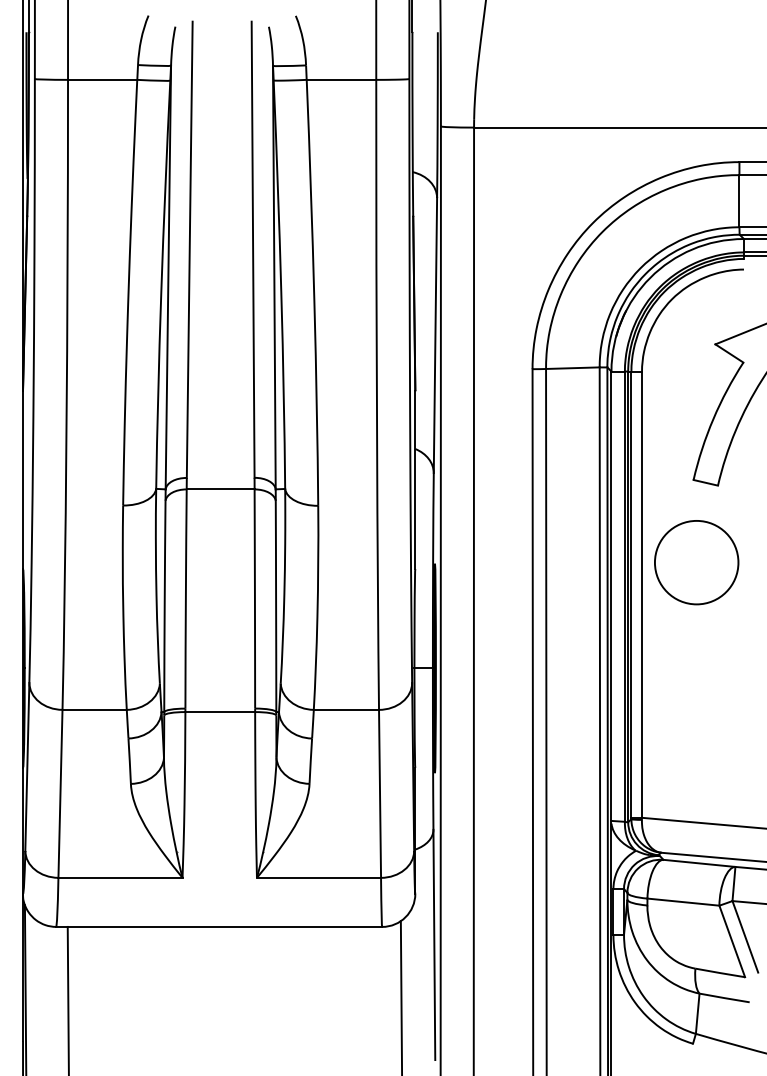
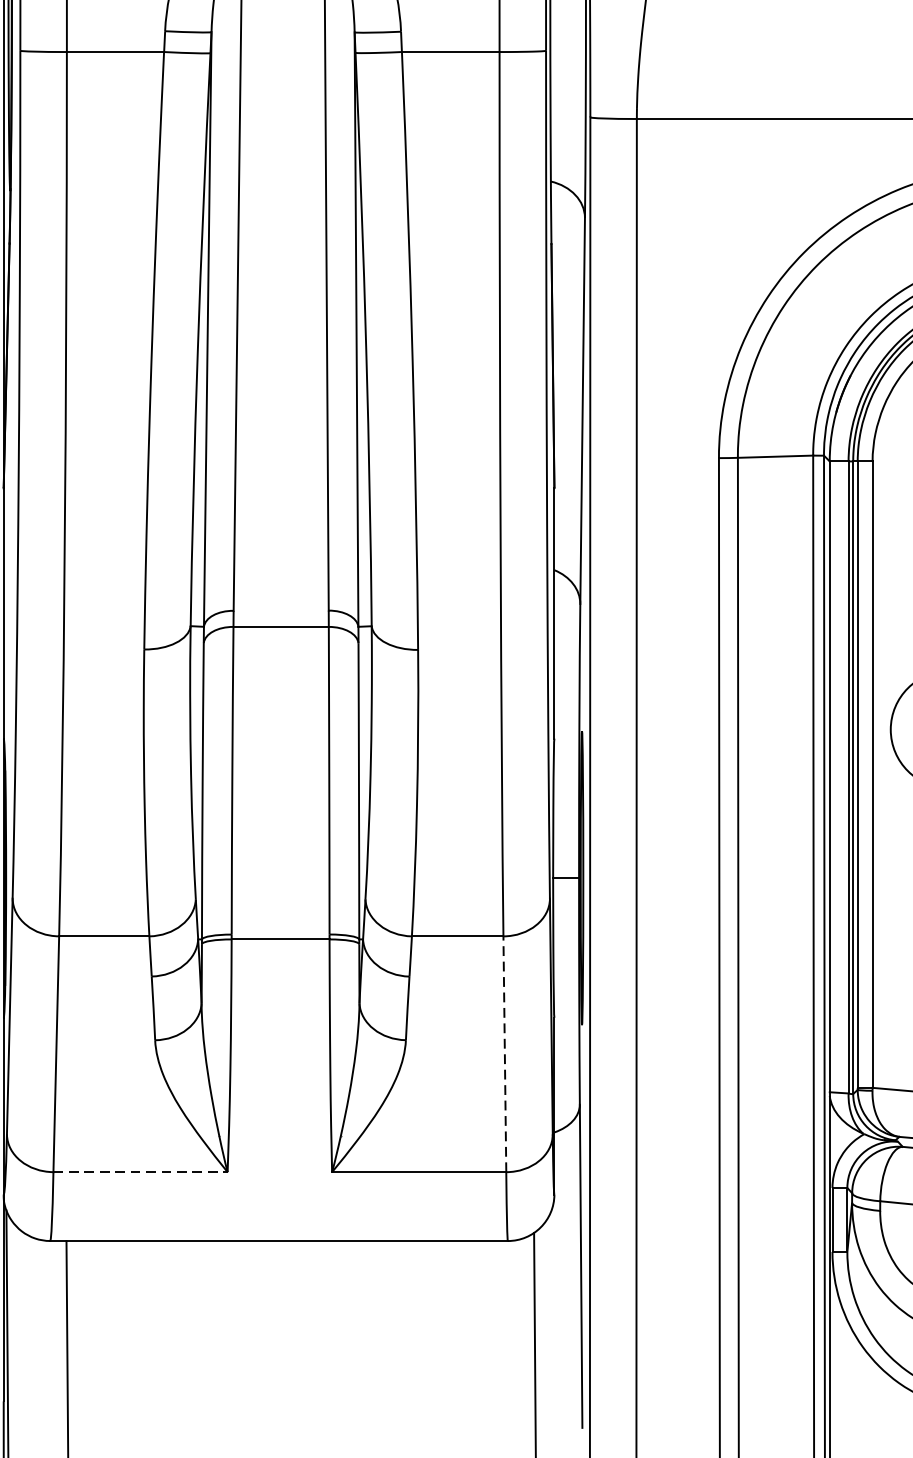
line: (380, 793) -> (505, 1053), solid -> dashed
line: (120, 877) -> (140, 1171), solid -> dashed

